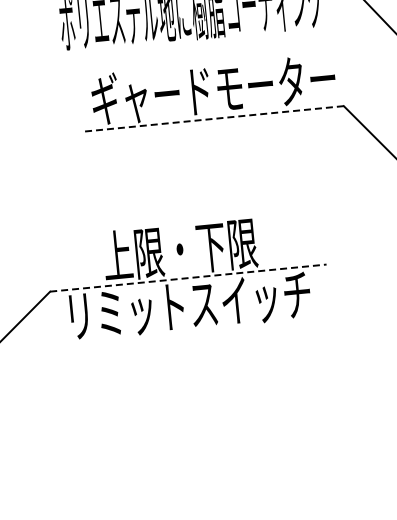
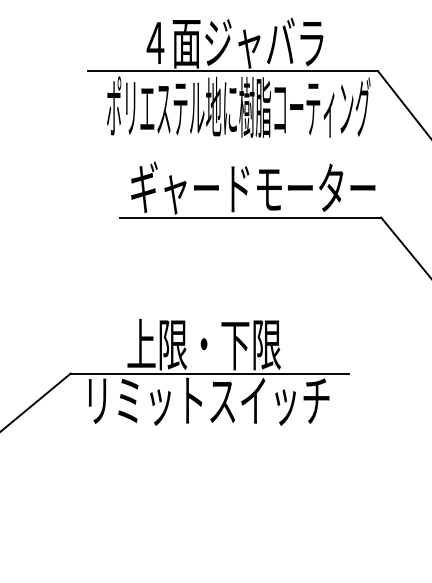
line: (213, 118) -> (250, 217), dashed -> solid
line: (188, 278) -> (209, 373), dashed -> solid

